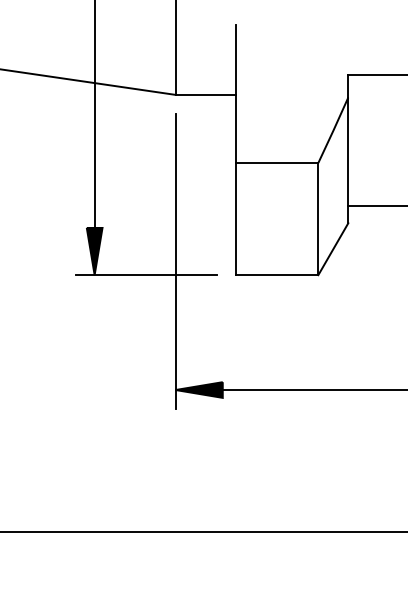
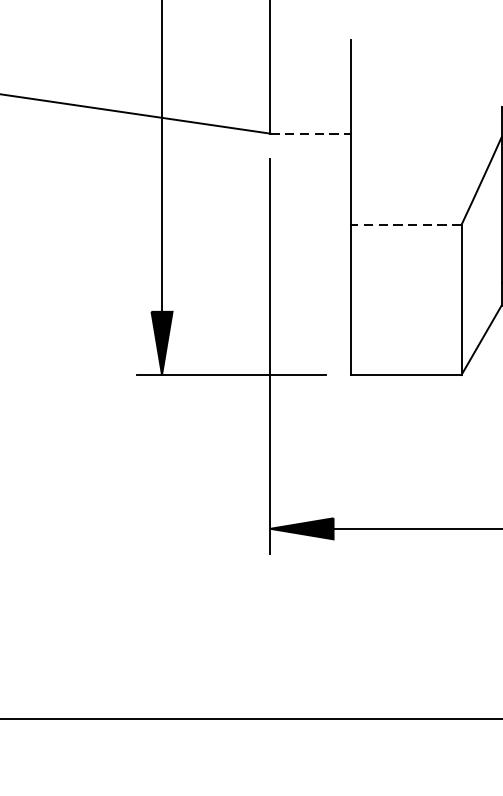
line: (206, 94) -> (311, 133), solid -> dashed
line: (276, 163) -> (405, 225), solid -> dashed

